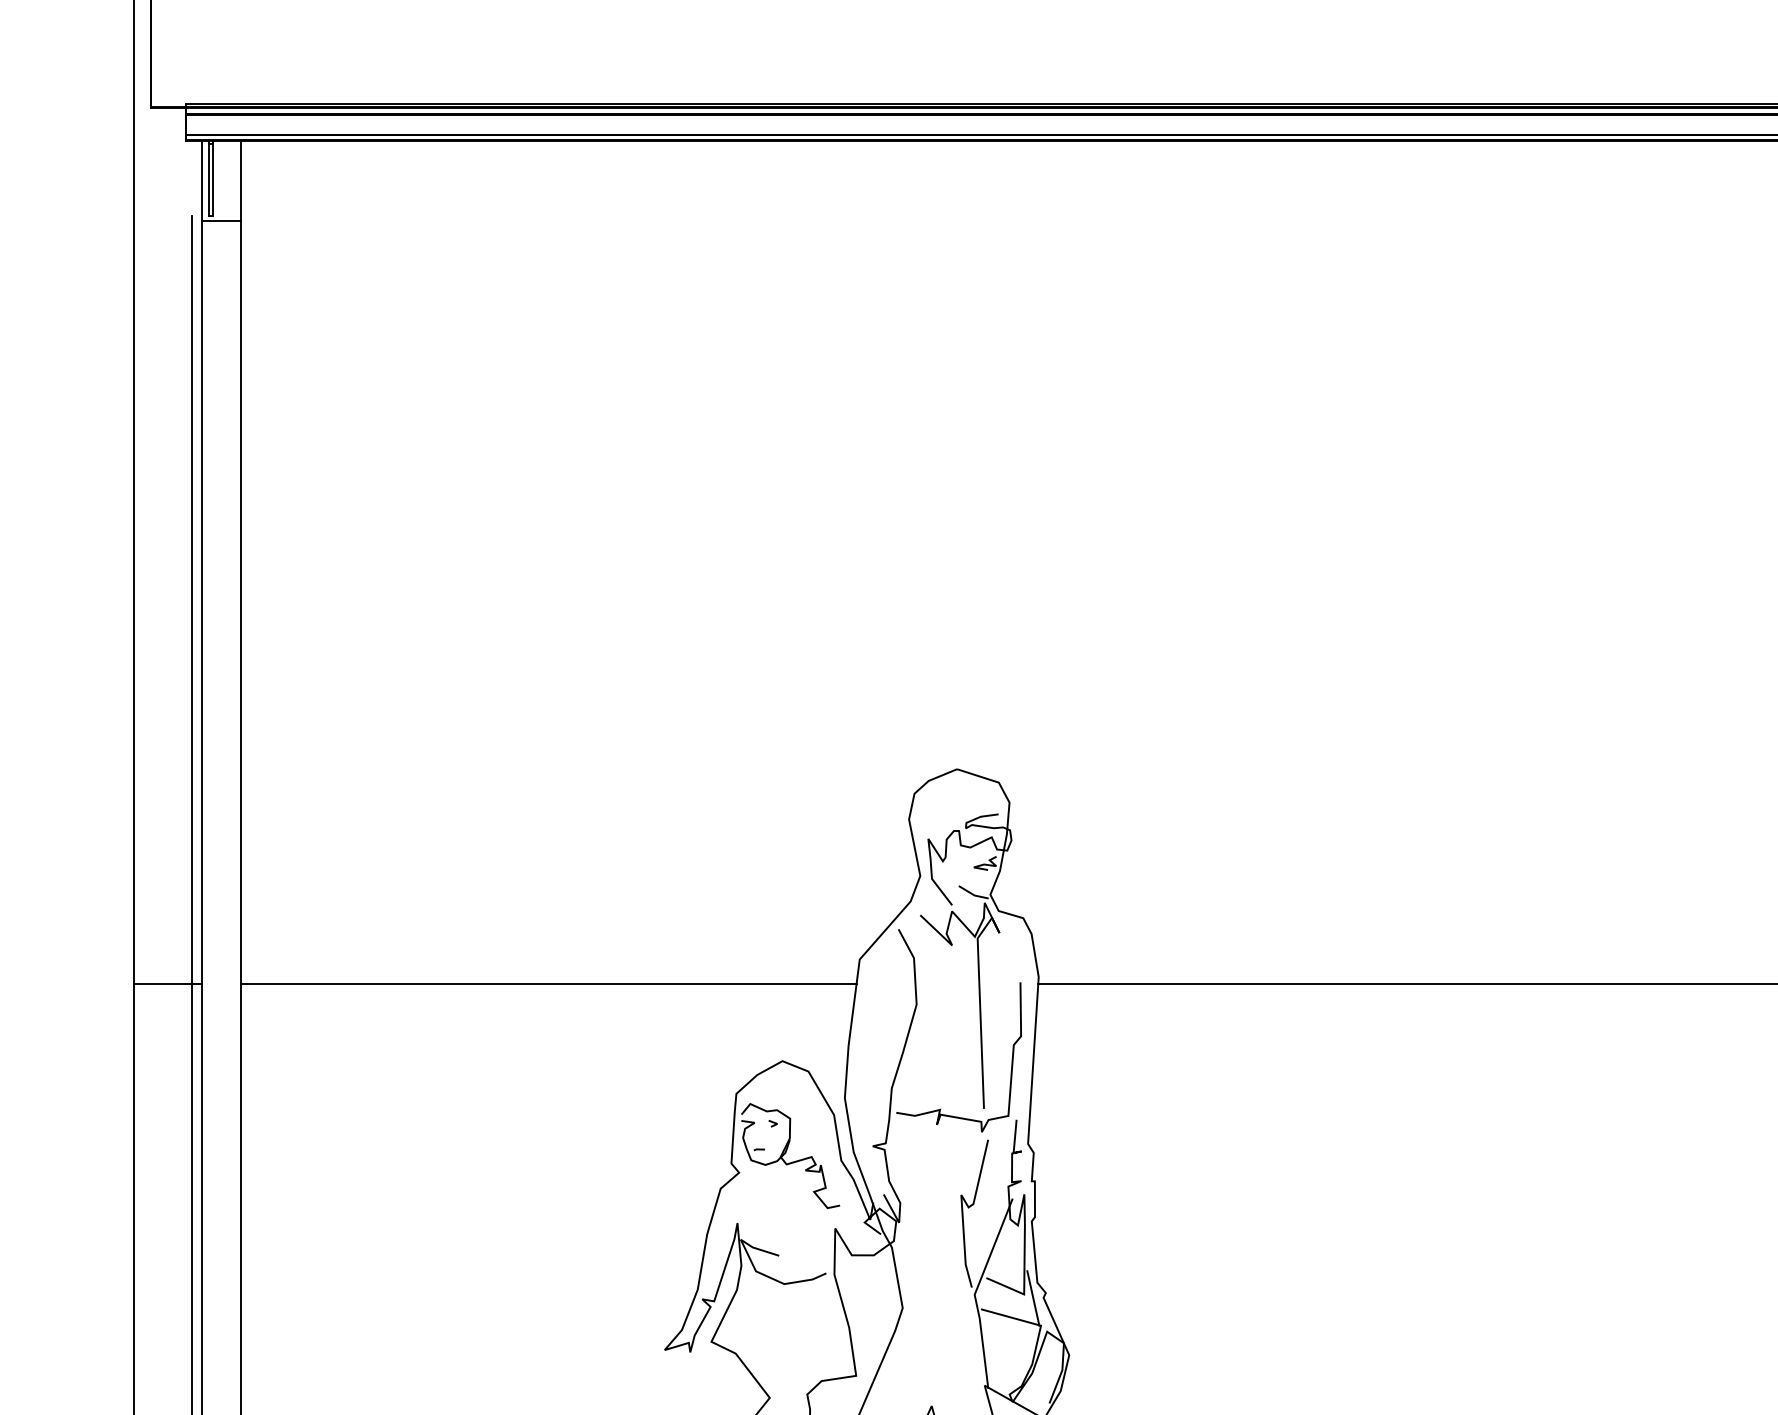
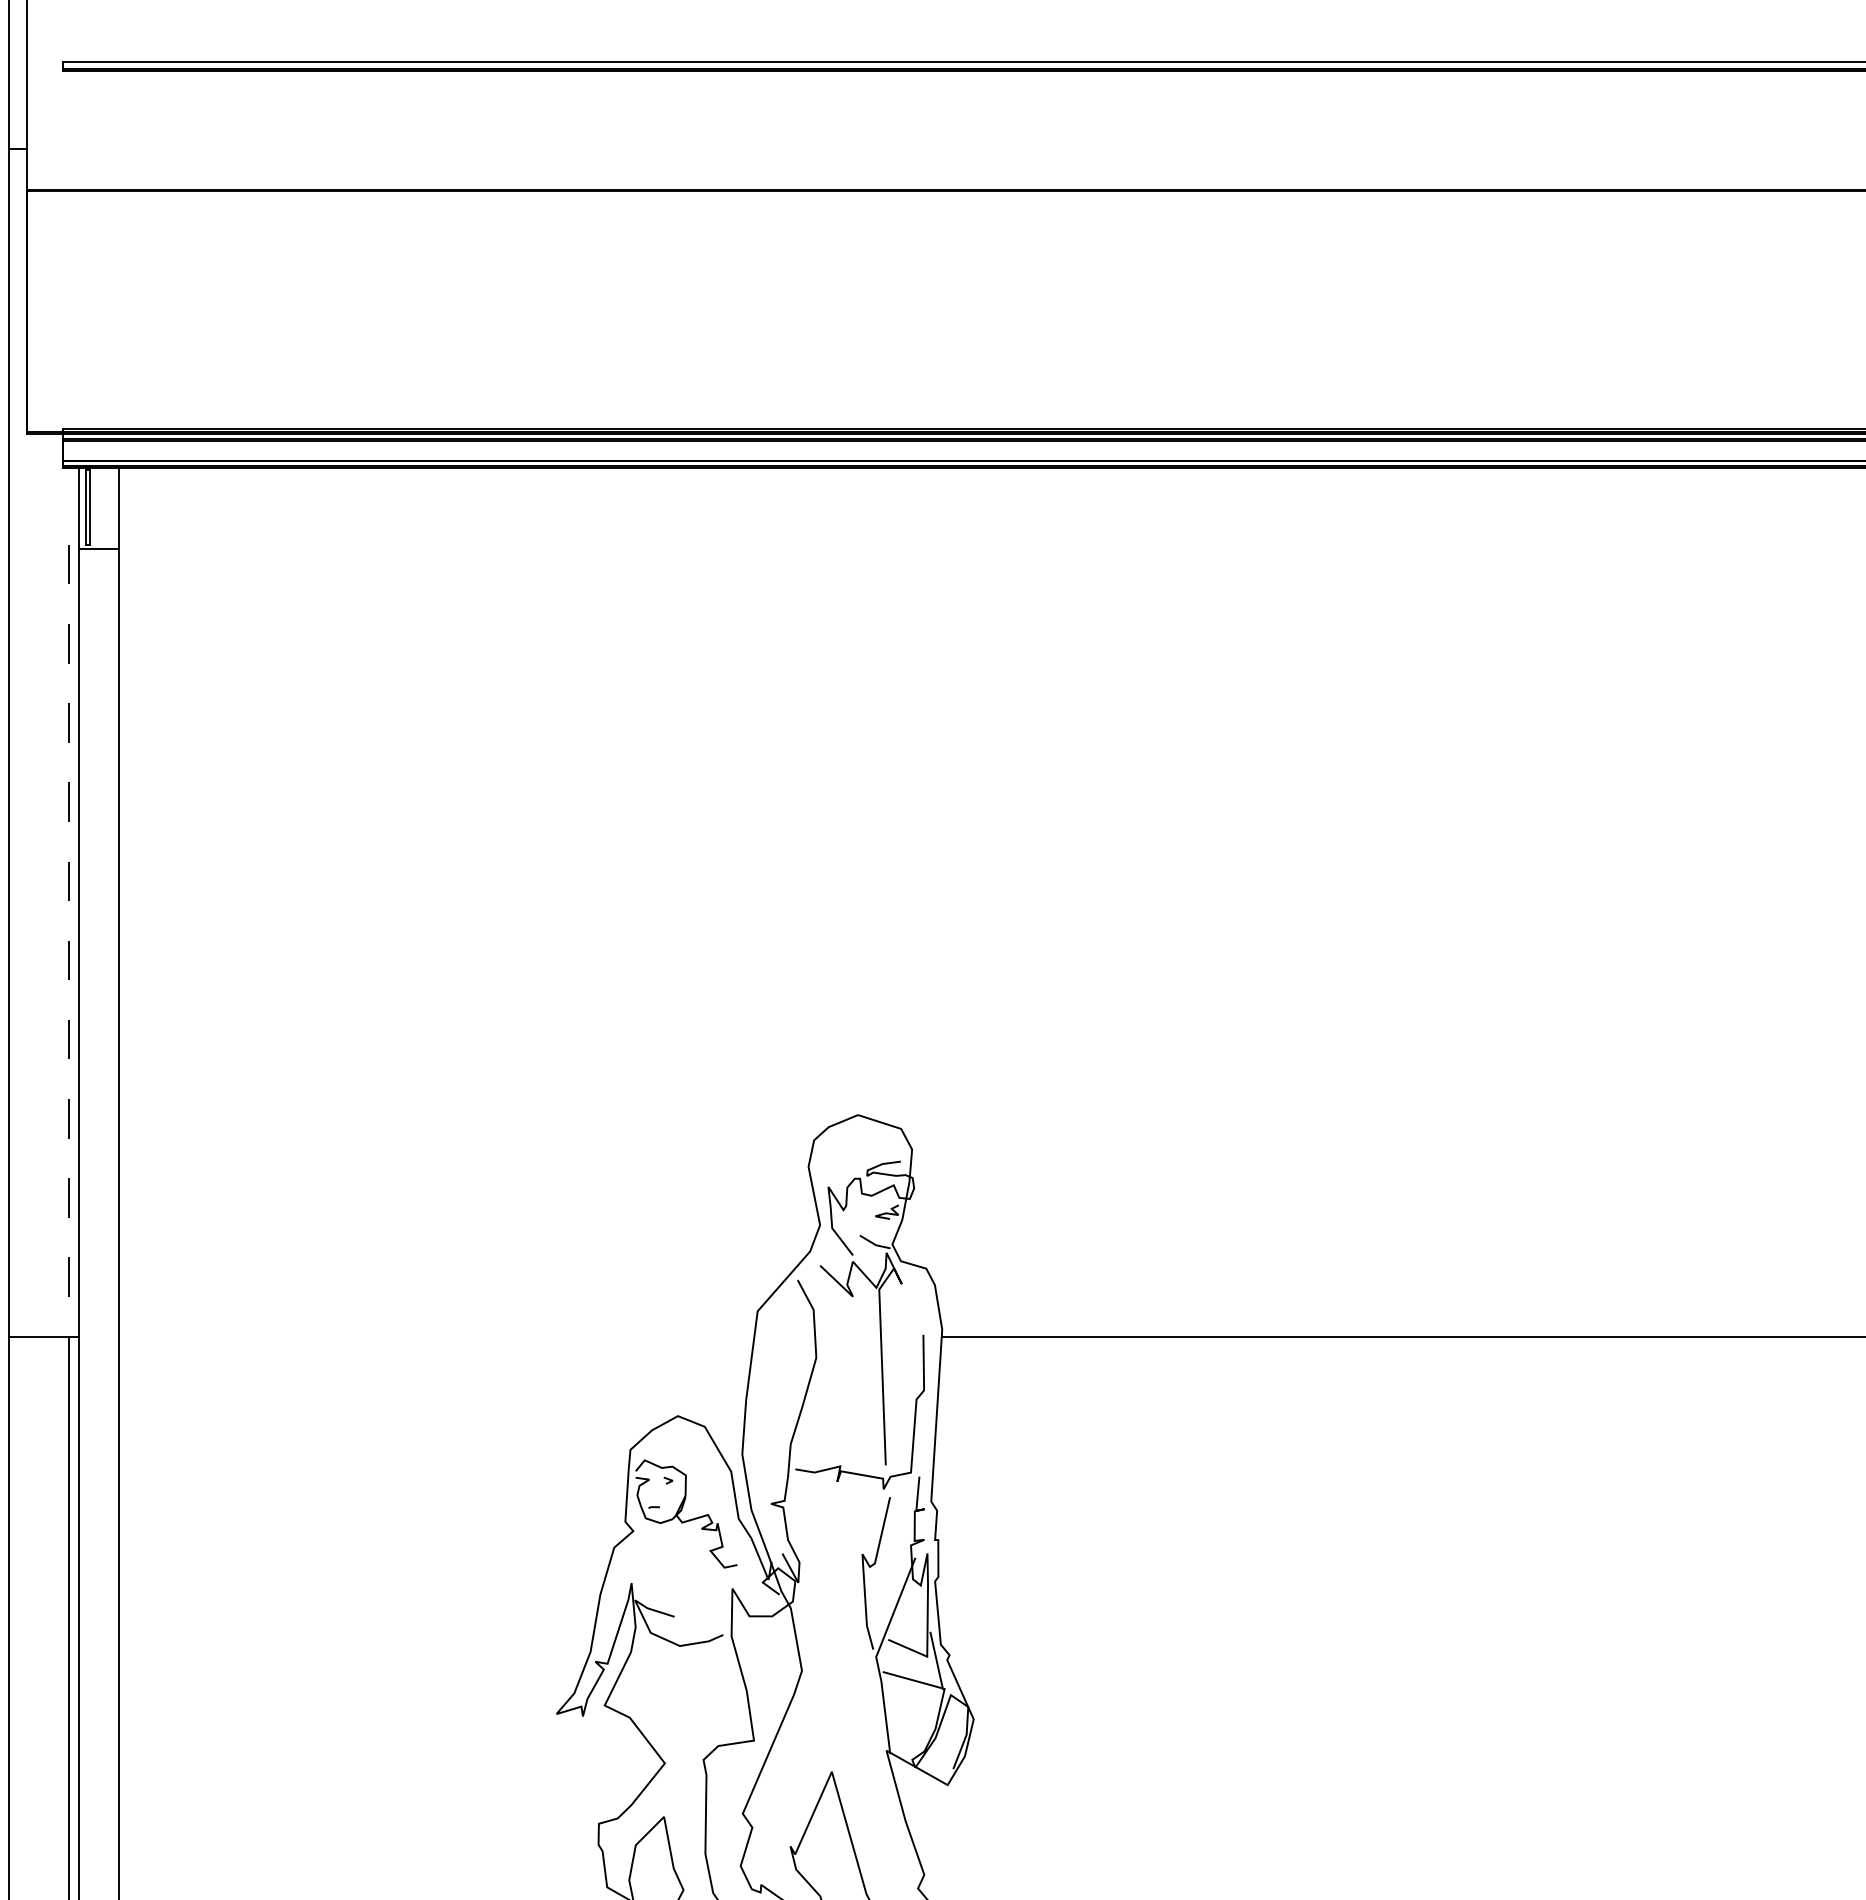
line: (191, 599) -> (68, 940), solid -> dashed
line: (548, 983) -> (436, 1336), removed

